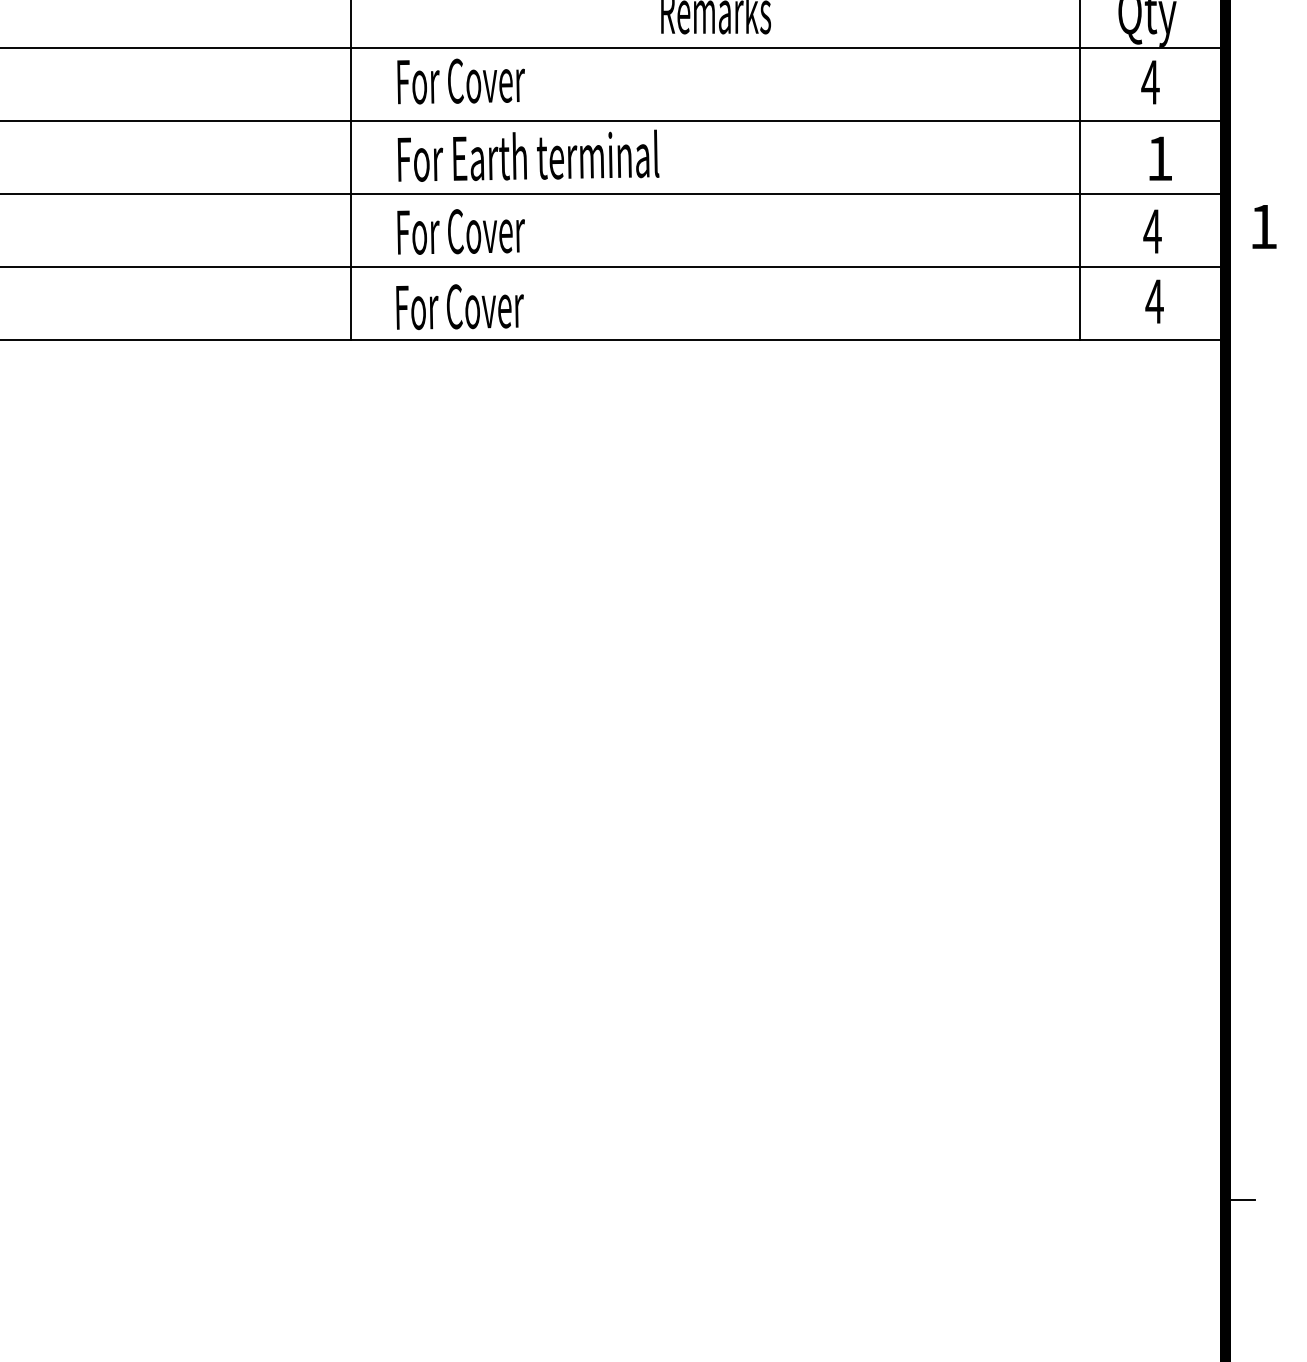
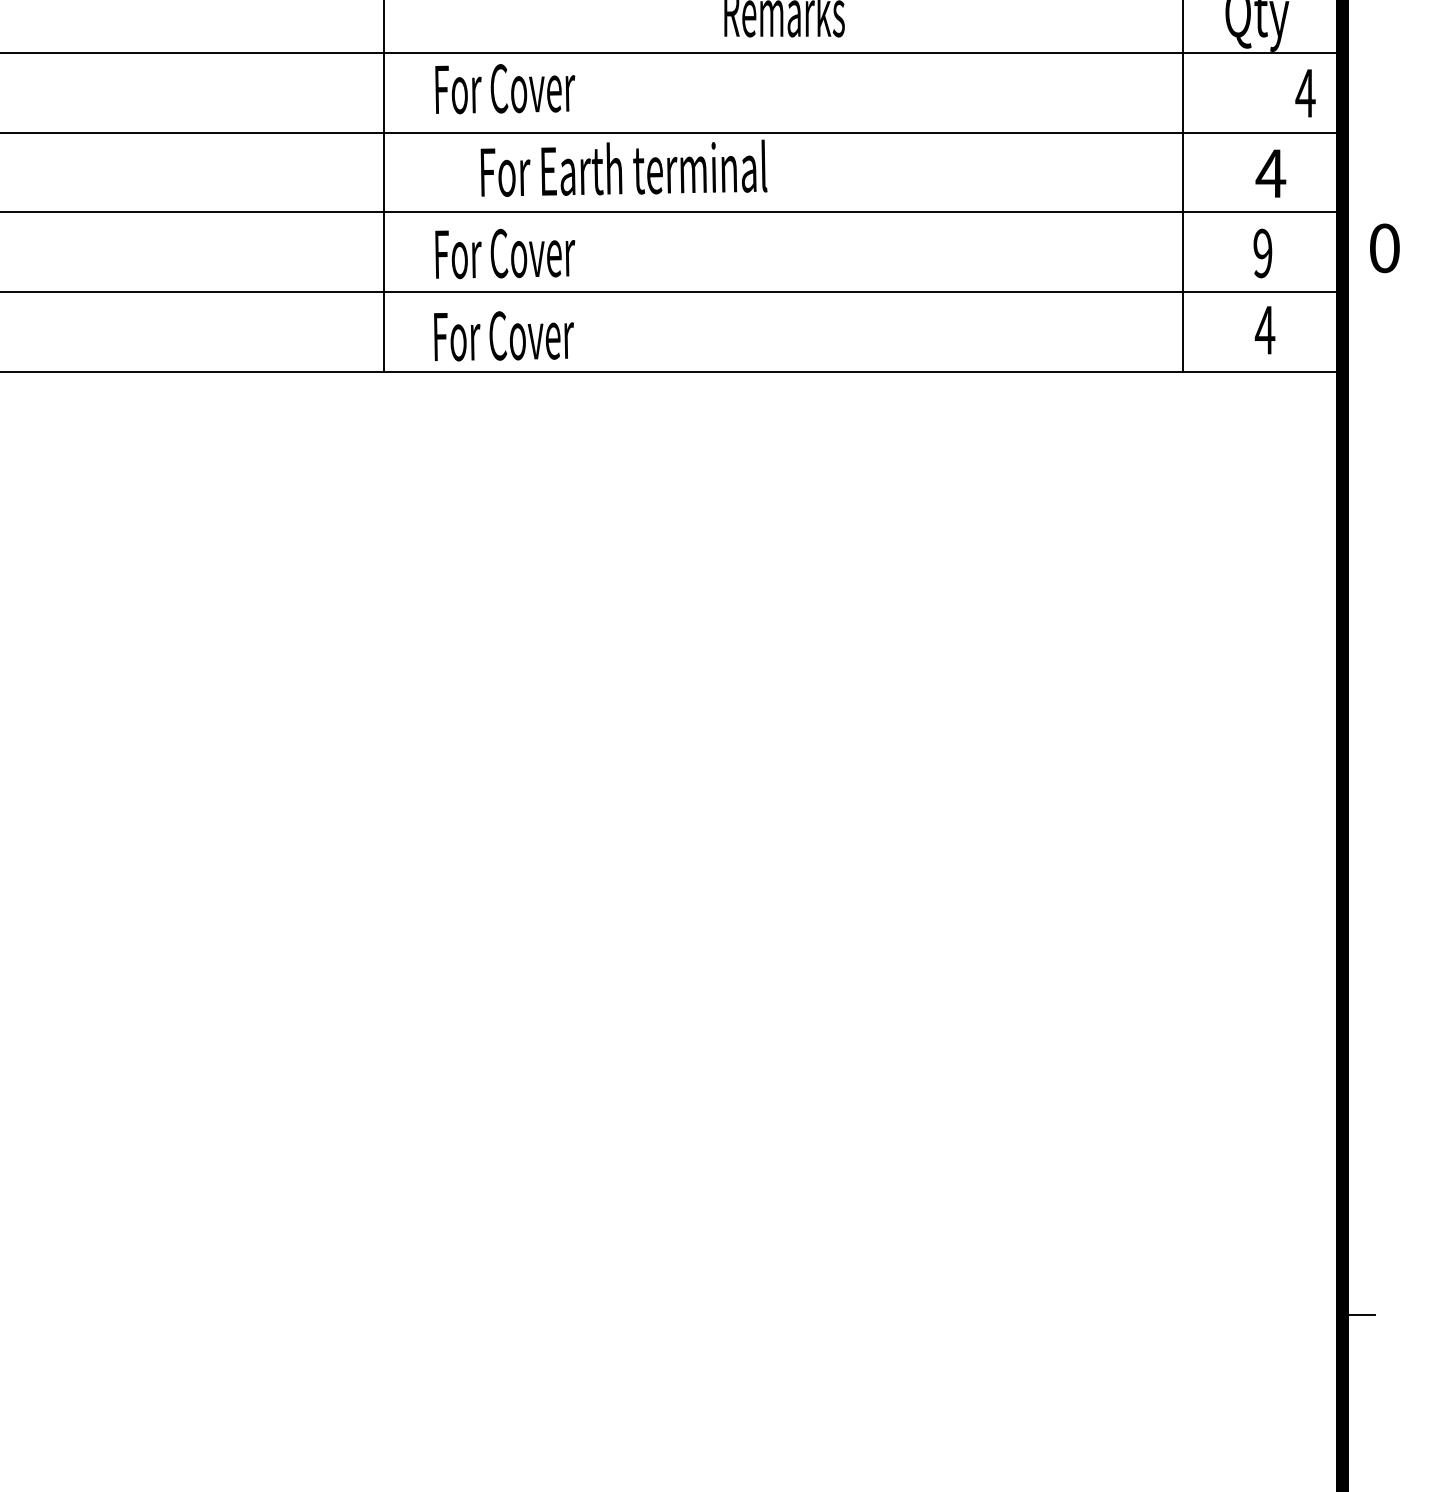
text: (1150, 82) -> (1305, 93), moved
text: (528, 155) -> (623, 167), moved
text: (1159, 158) -> (1270, 173), 1 -> 4
text: (1263, 226) -> (1384, 247), 1 -> 0
text: (1152, 231) -> (1262, 253), 4 -> 9

